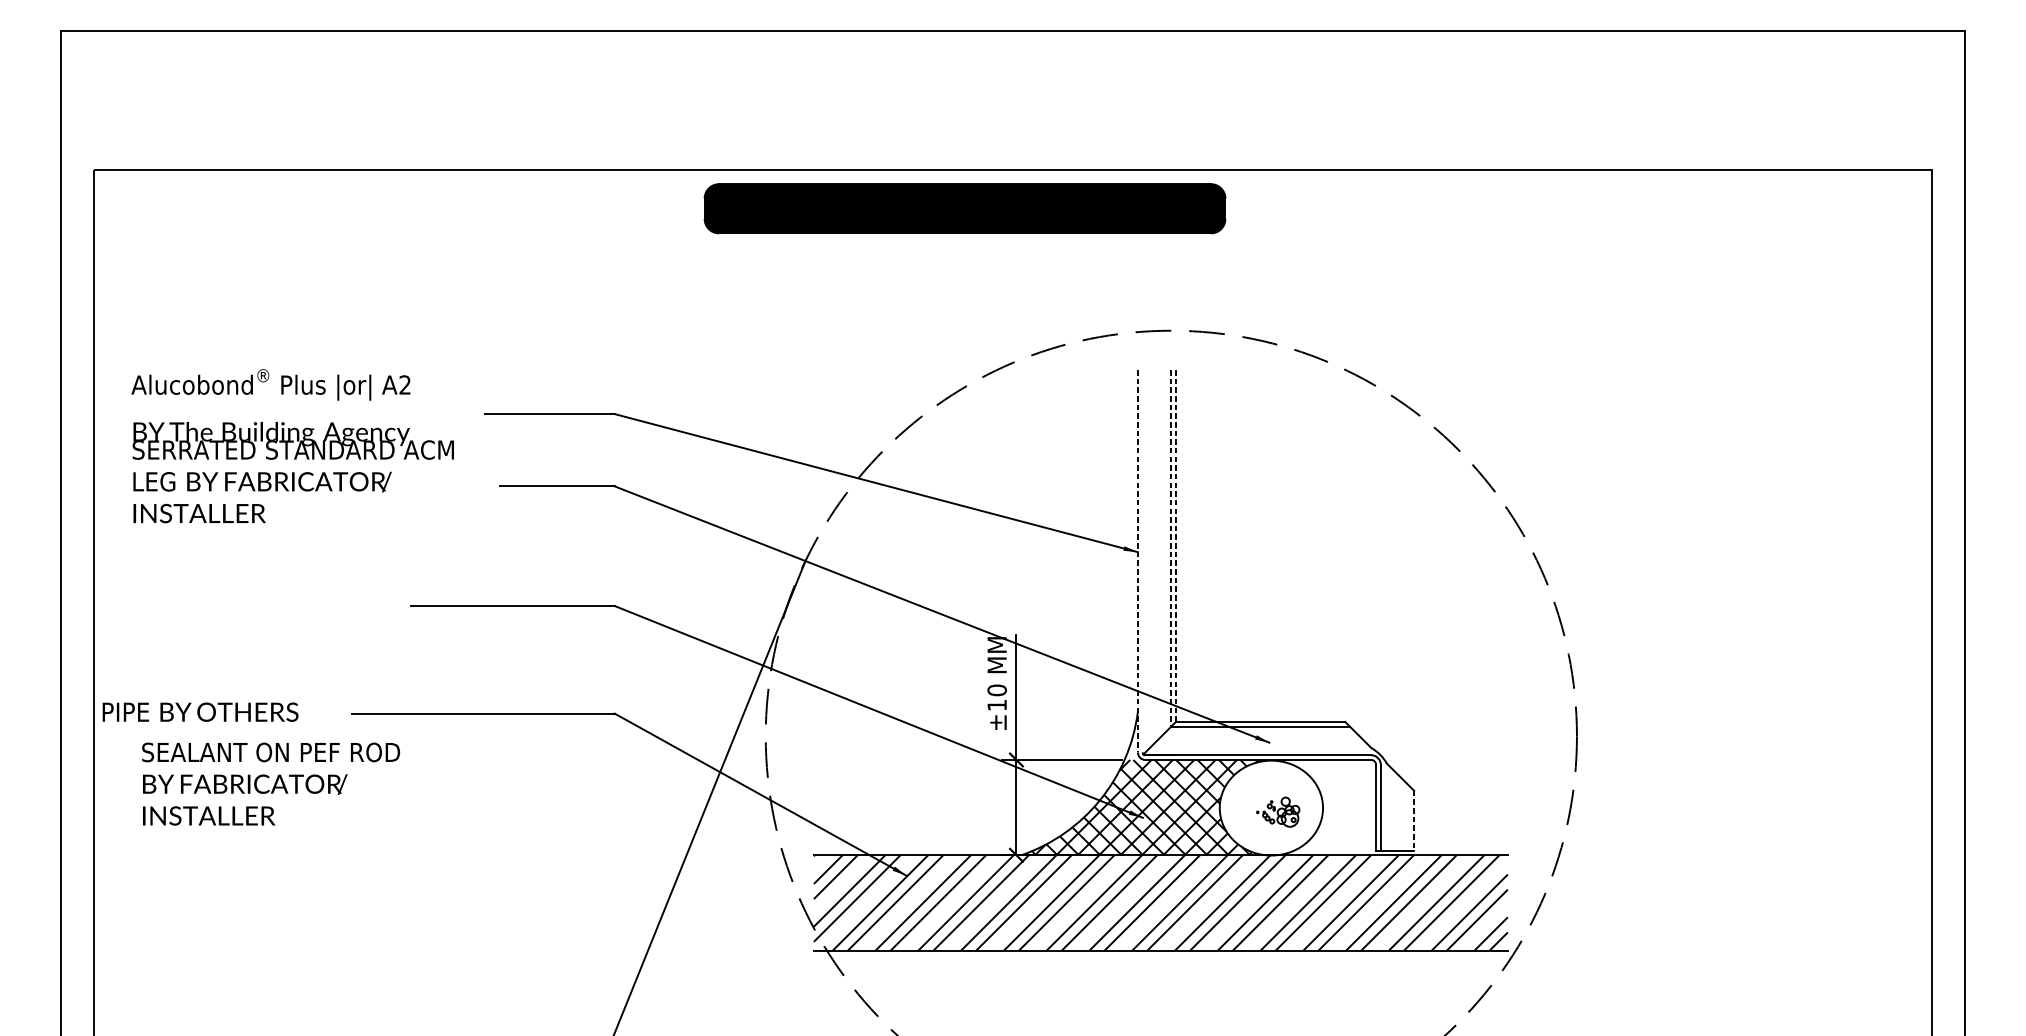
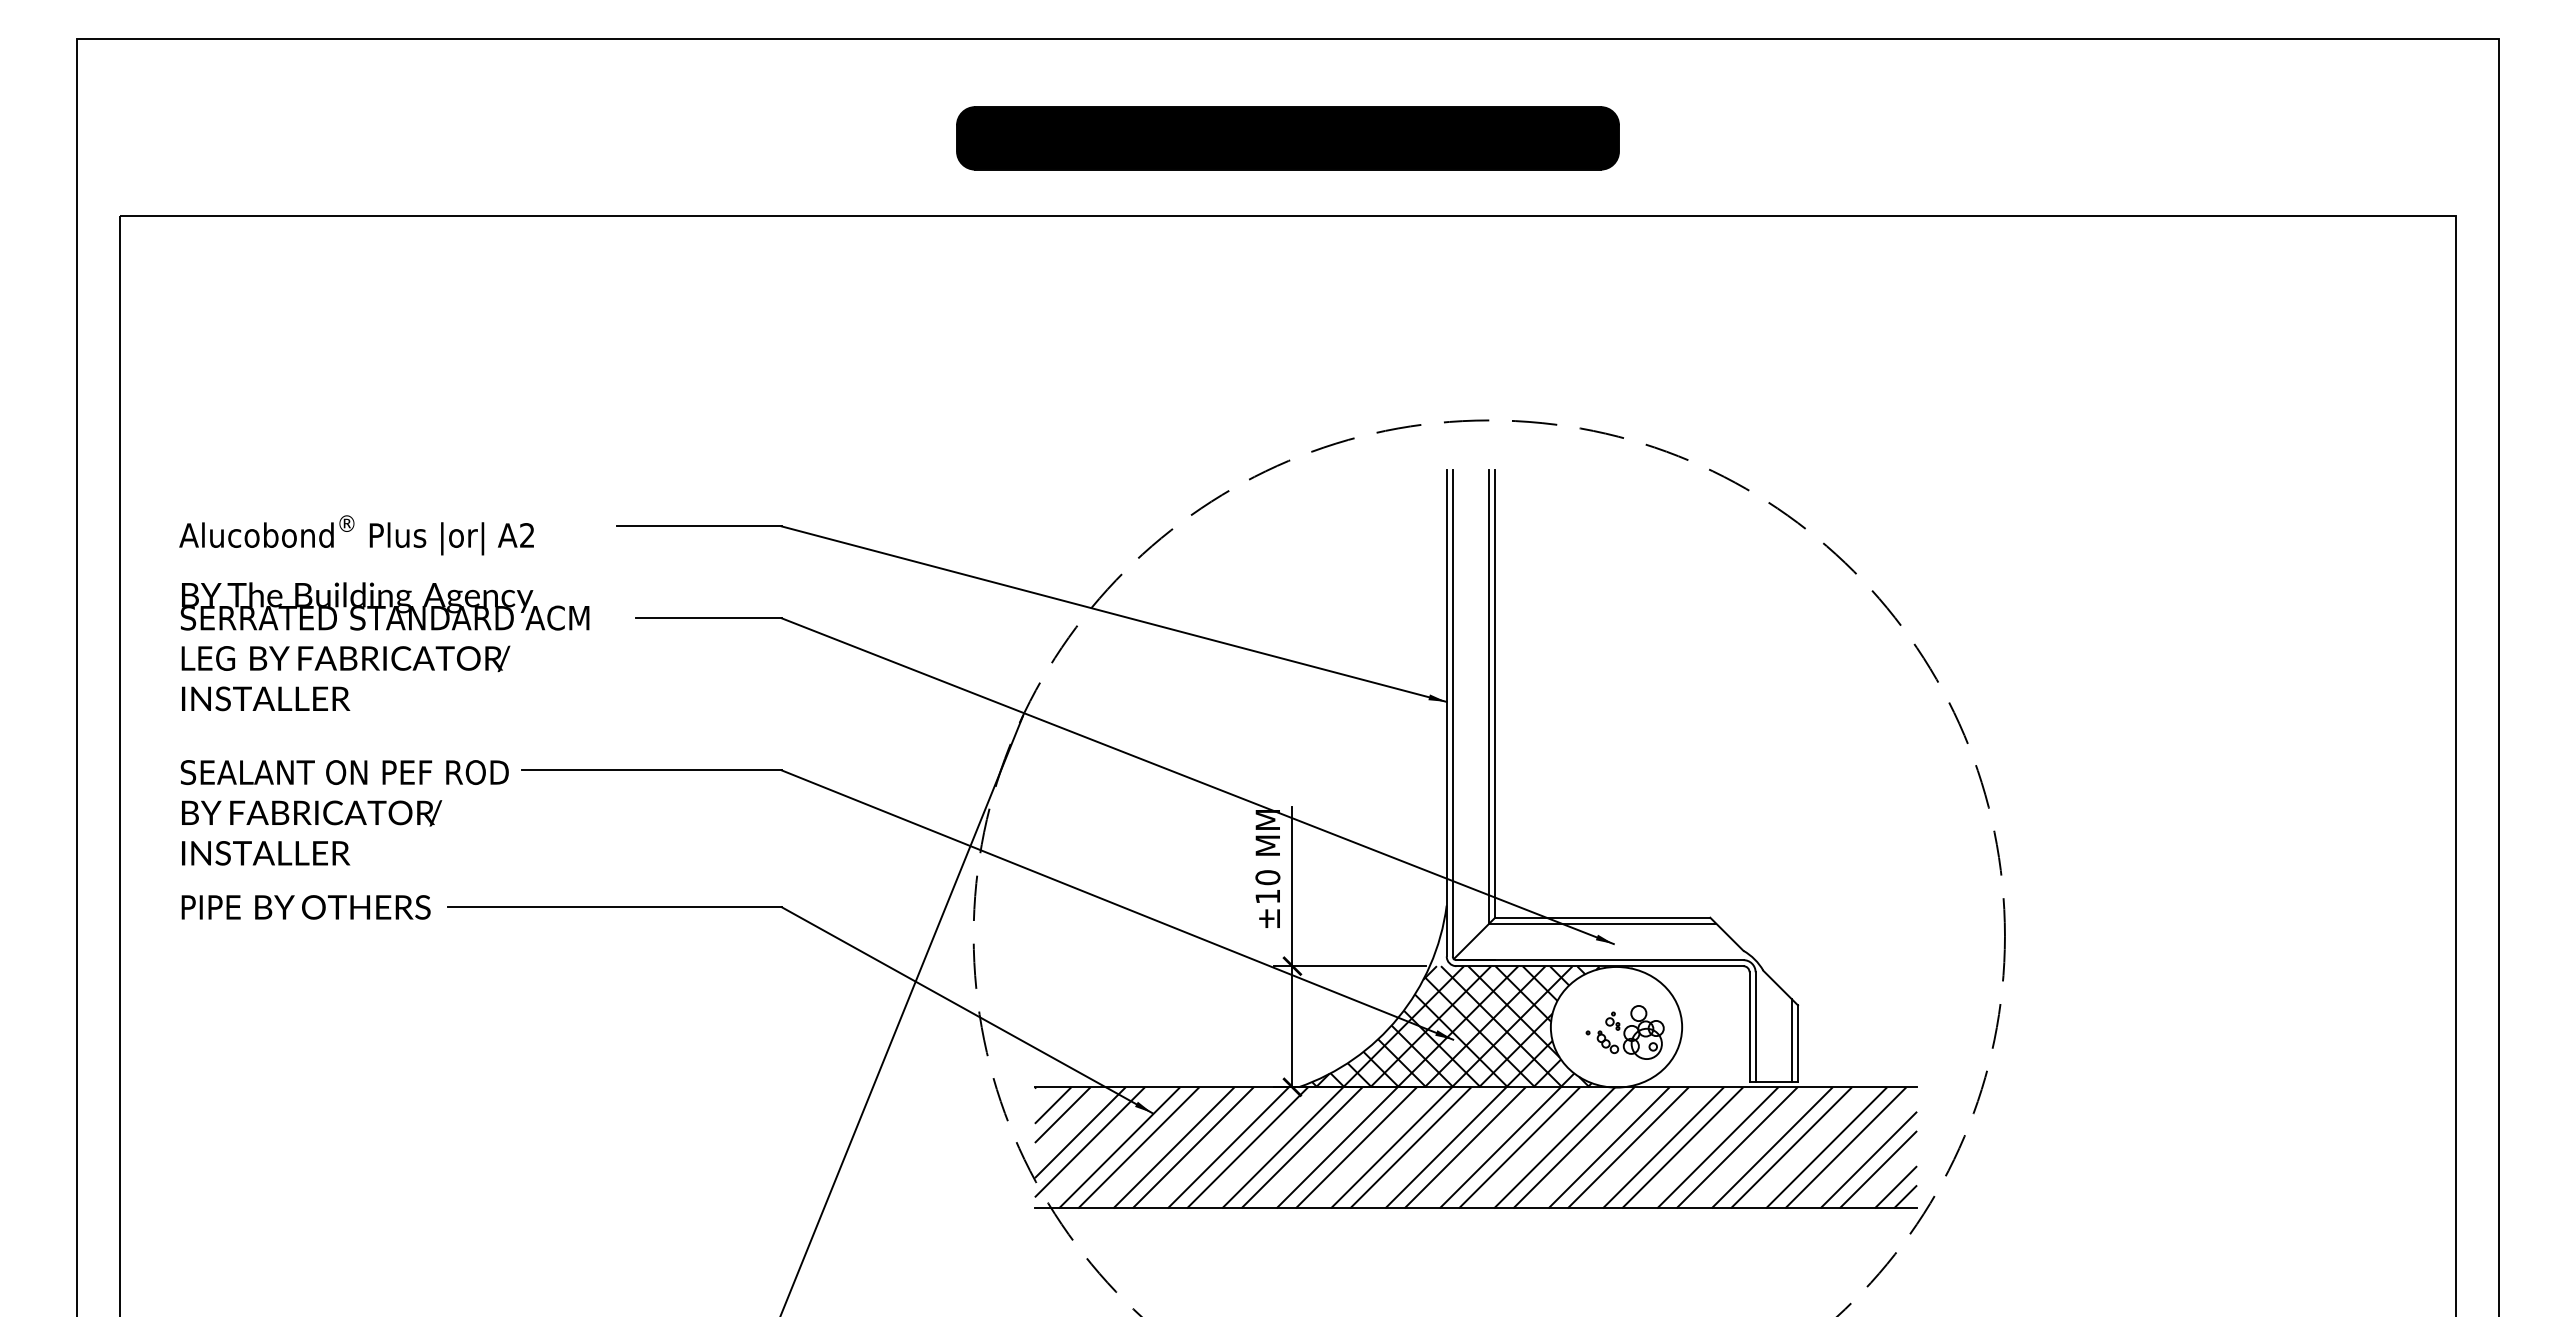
part: (964, 208) -> (1287, 138), moved
text: (292, 446) -> (384, 613), moved
line: (1176, 546) -> (1495, 694), dashed -> solid
line: (1171, 548) -> (1489, 697), dashed -> solid
line: (1137, 561) -> (1446, 713), dashed -> solid
line: (1142, 561) -> (1452, 713), added
text: (200, 712) -> (305, 907), moved
text: (270, 783) -> (344, 812), moved
part: (1277, 812) -> (1624, 1032), size x1.43
line: (1409, 818) -> (1791, 1040), added
line: (1414, 820) -> (1798, 1043), dashed -> solid

